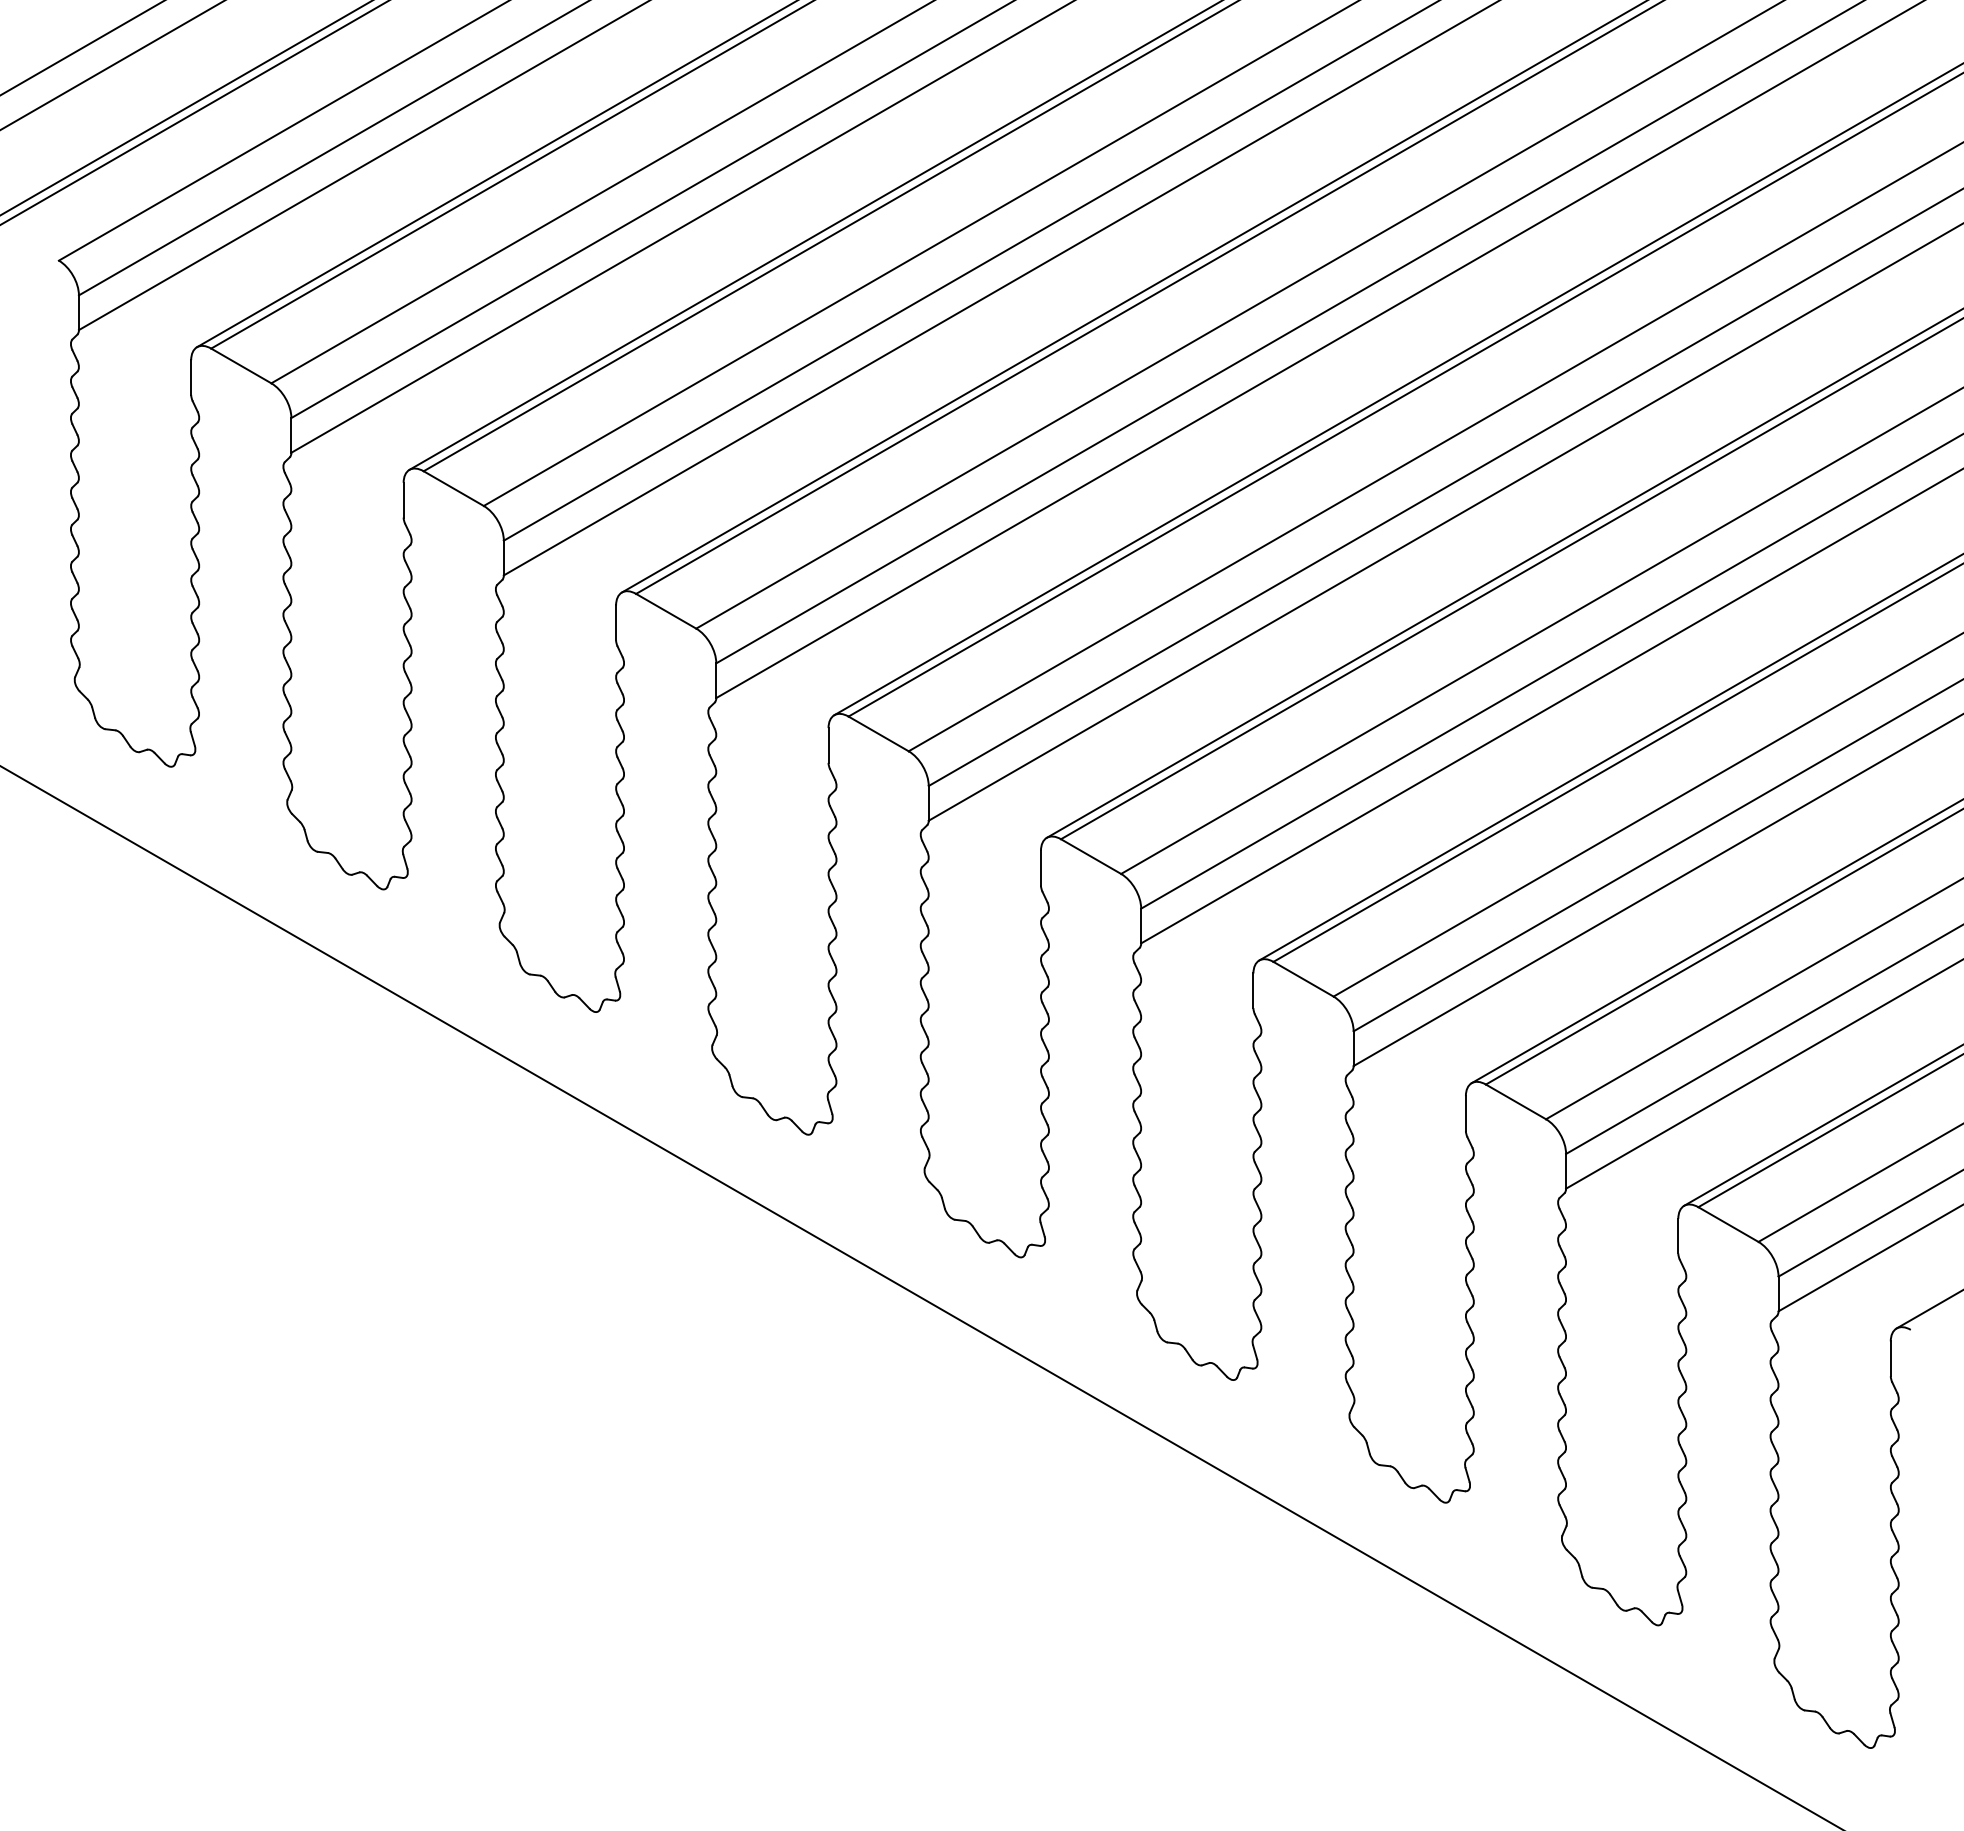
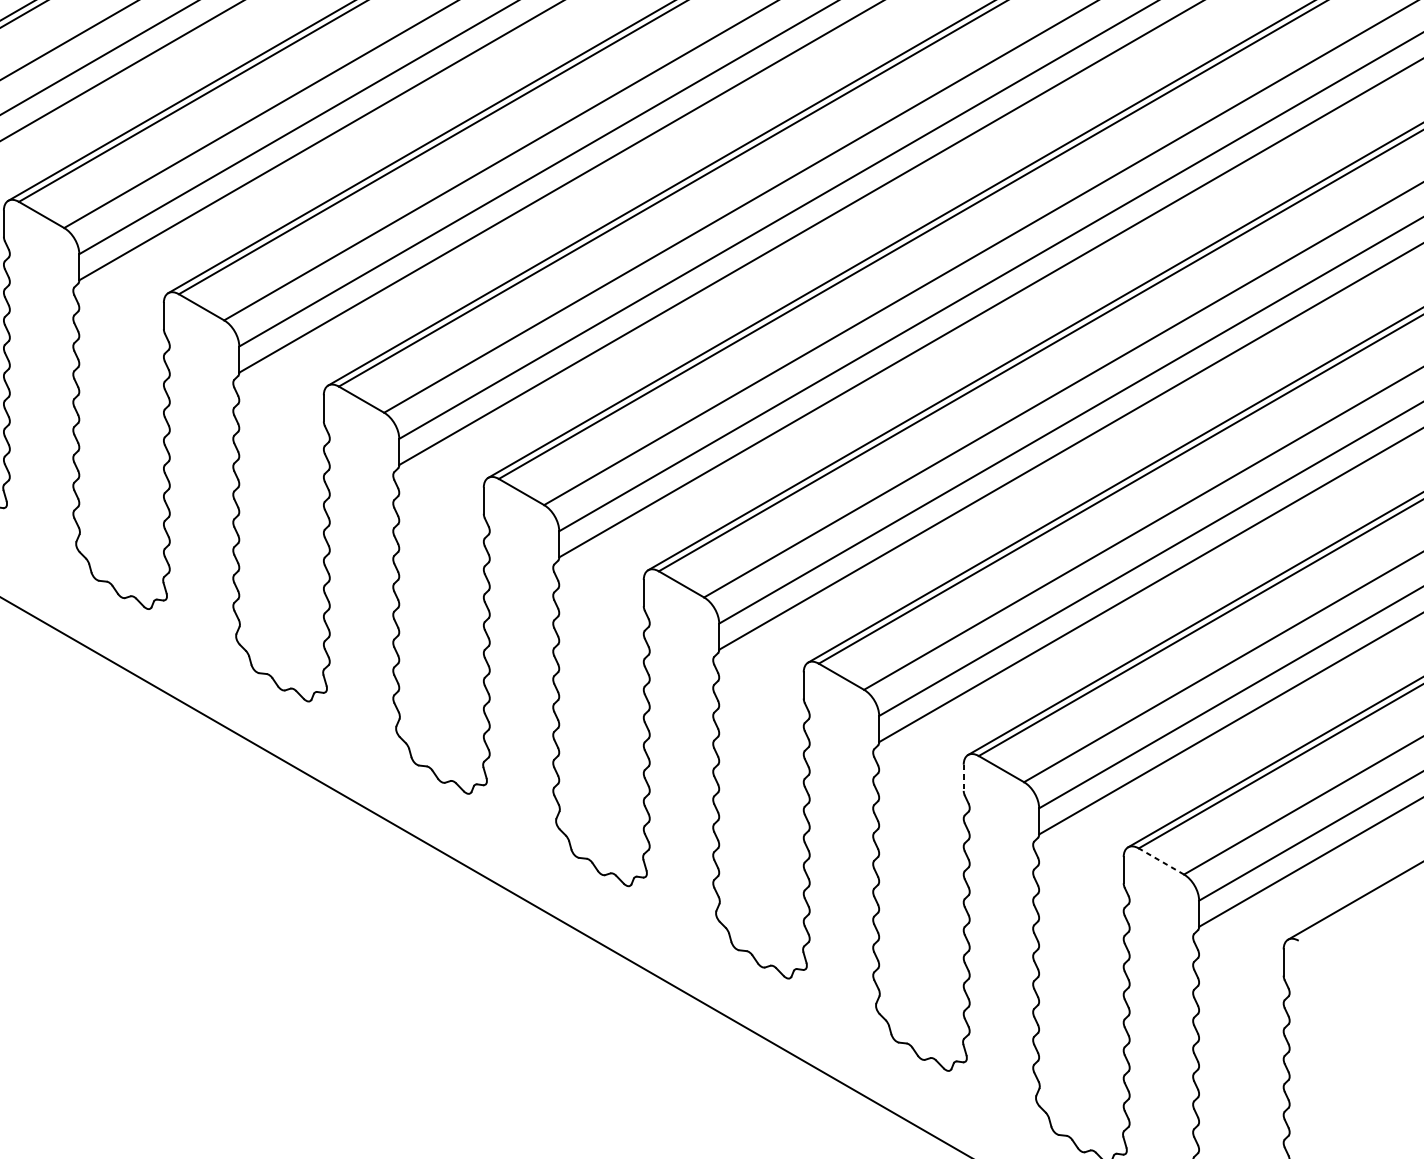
line: (1465, 1113) -> (963, 777), solid -> dashed
line: (1728, 1224) -> (1161, 861), solid -> dashed

